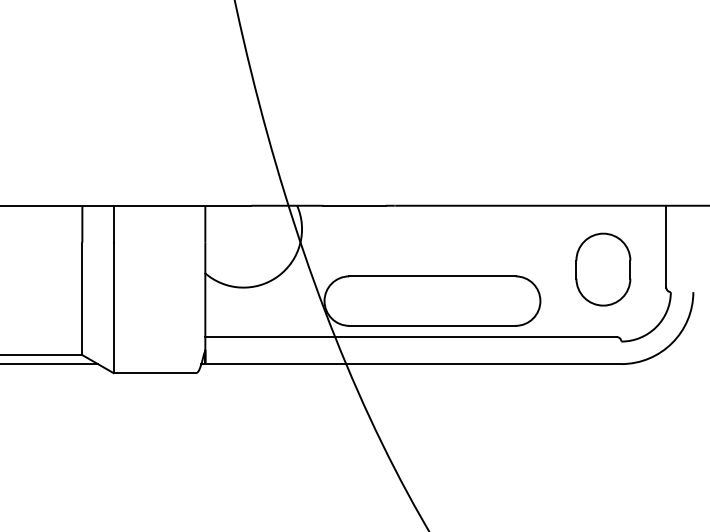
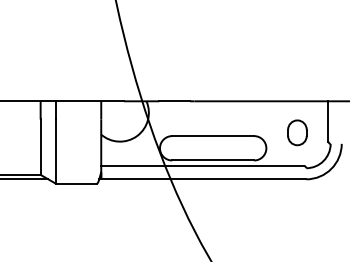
part: (603, 269) -> (297, 132), size x0.7

